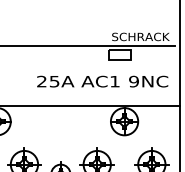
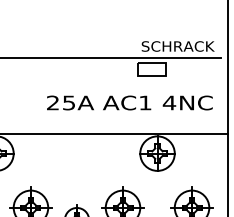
text: (134, 81) -> (169, 102), 9NC -> 4NC

